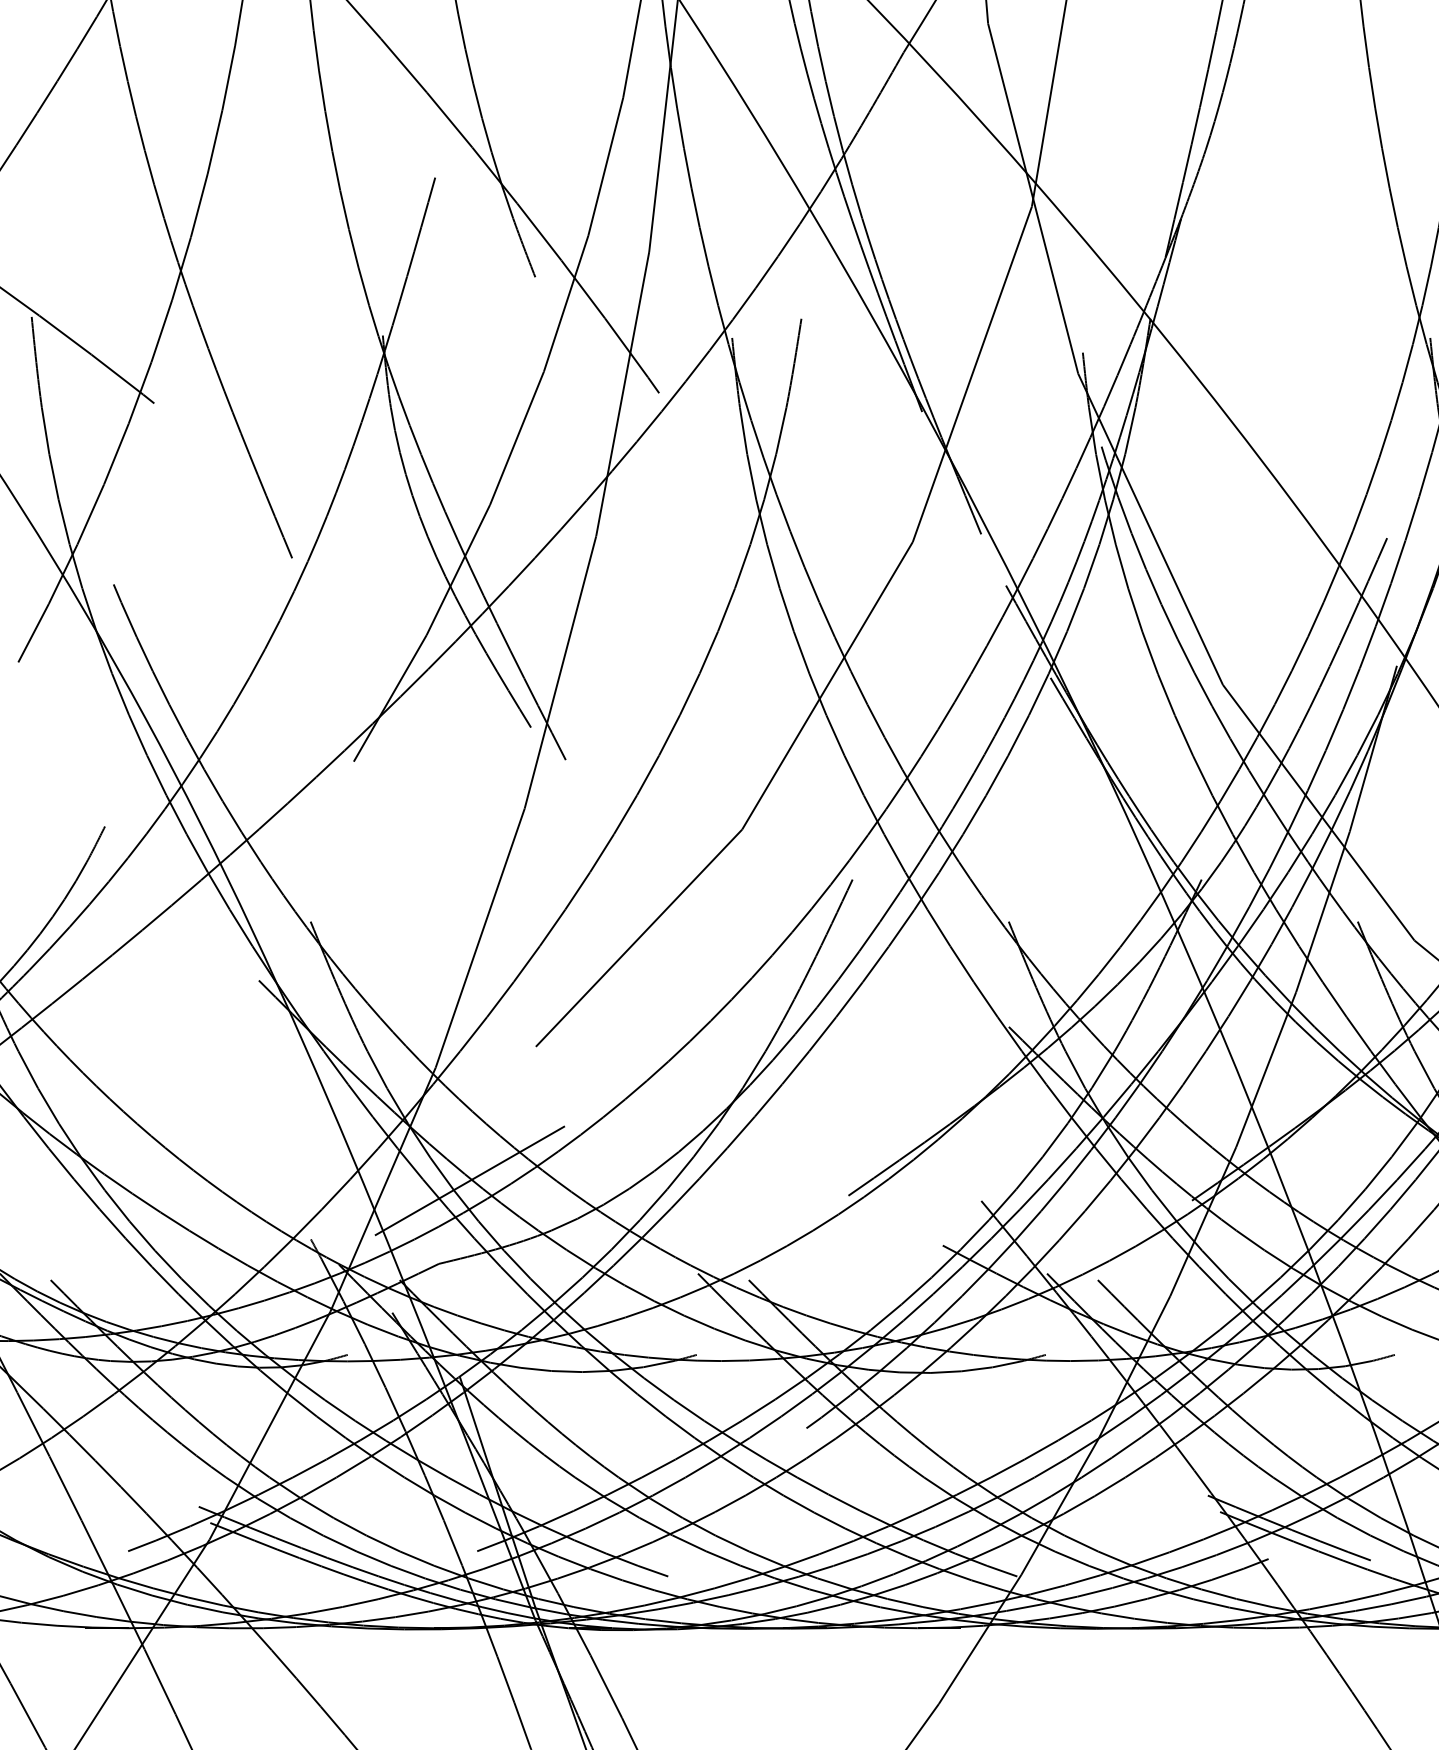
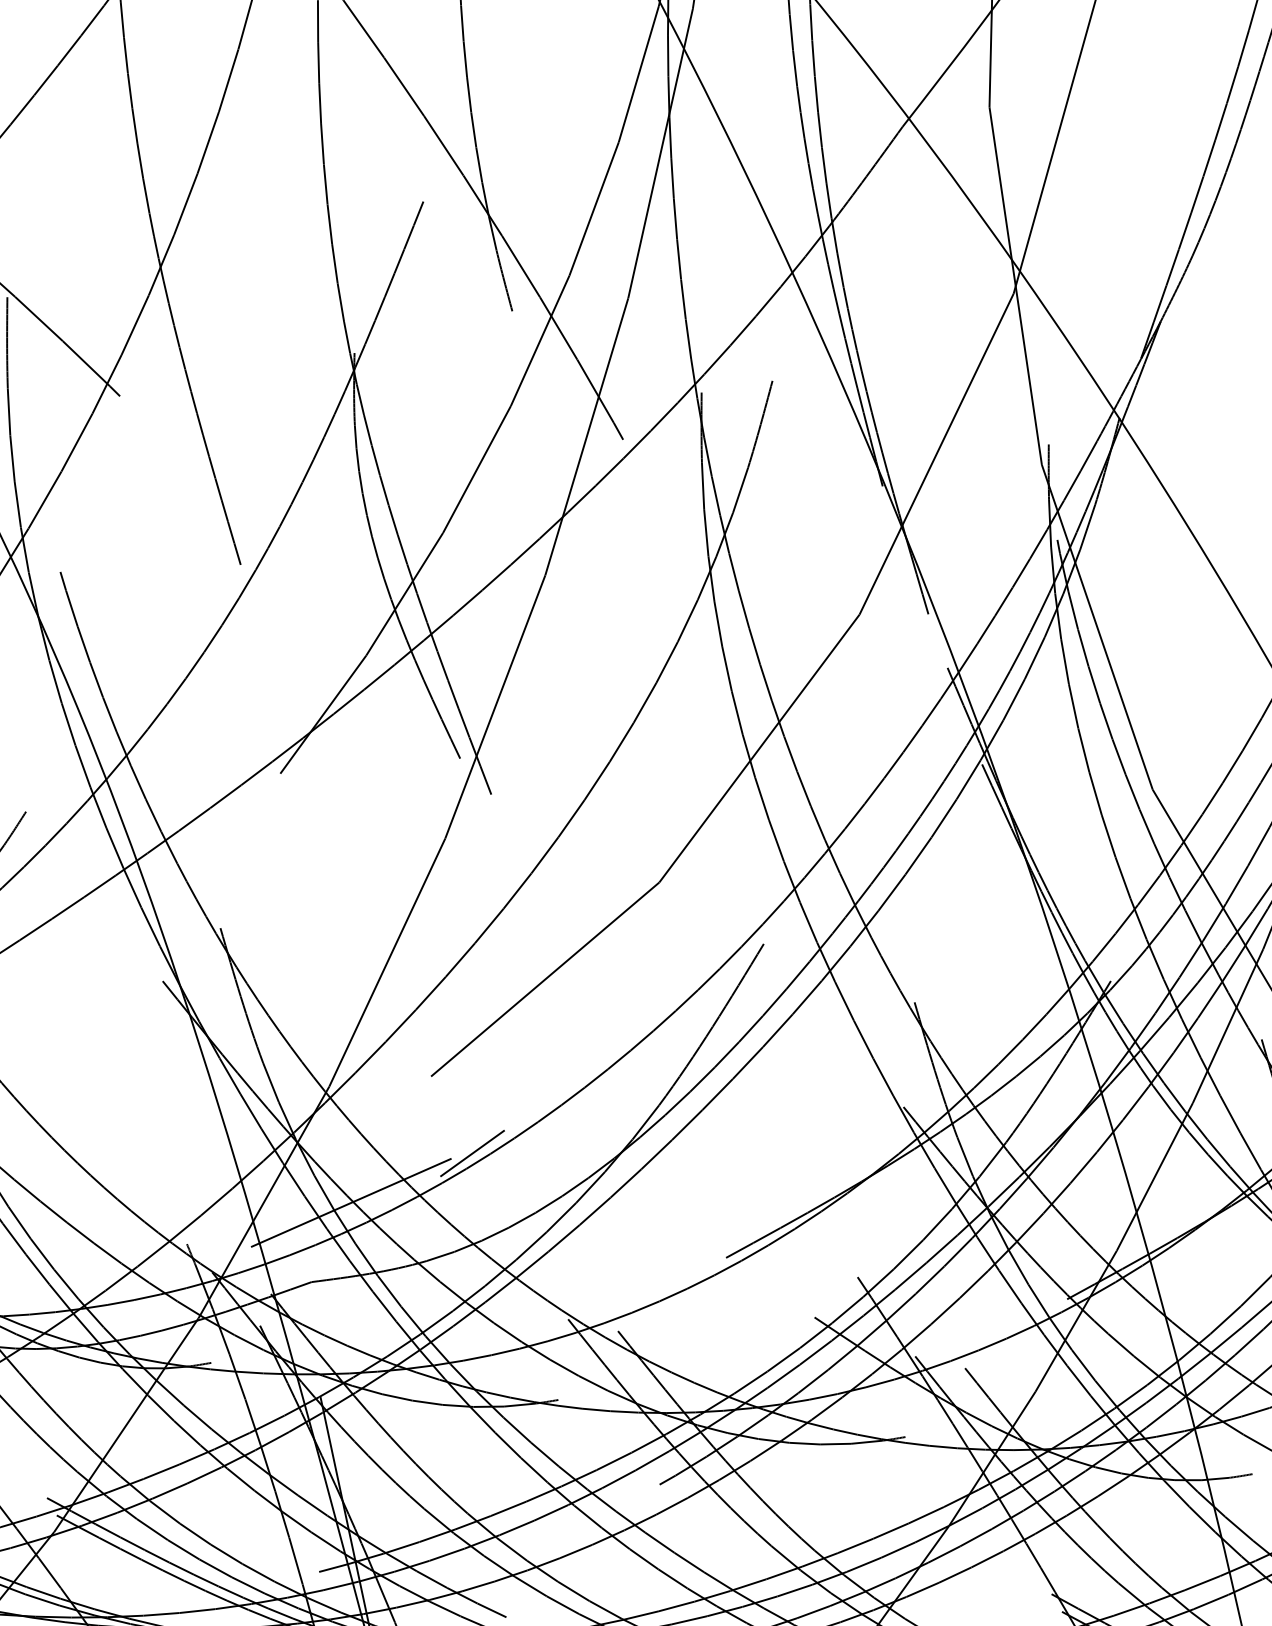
line: (584, 1118) -> (471, 1153), added

